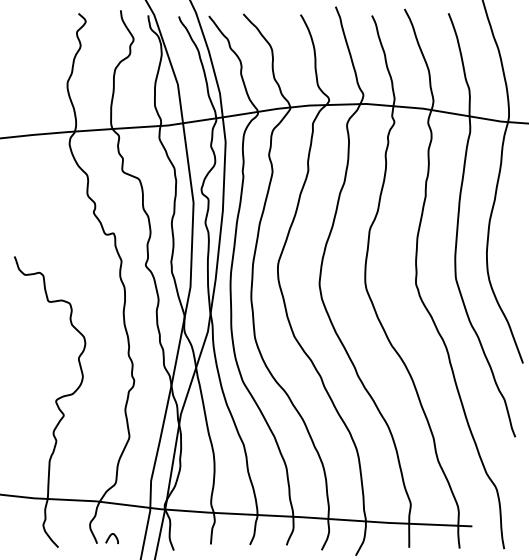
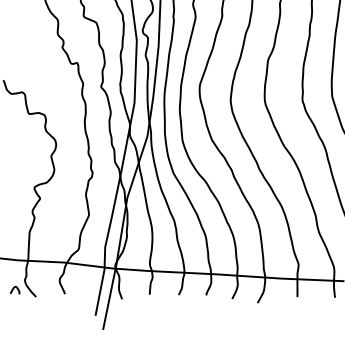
curve: (110, 537) -> (13, 289), moved

